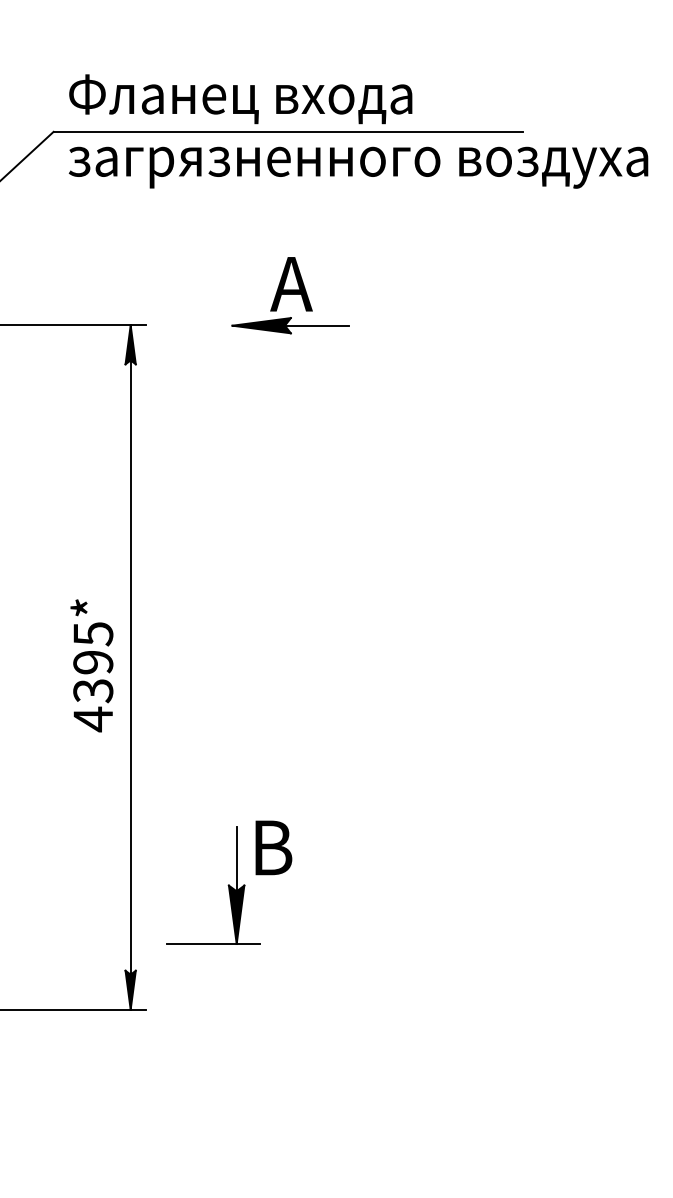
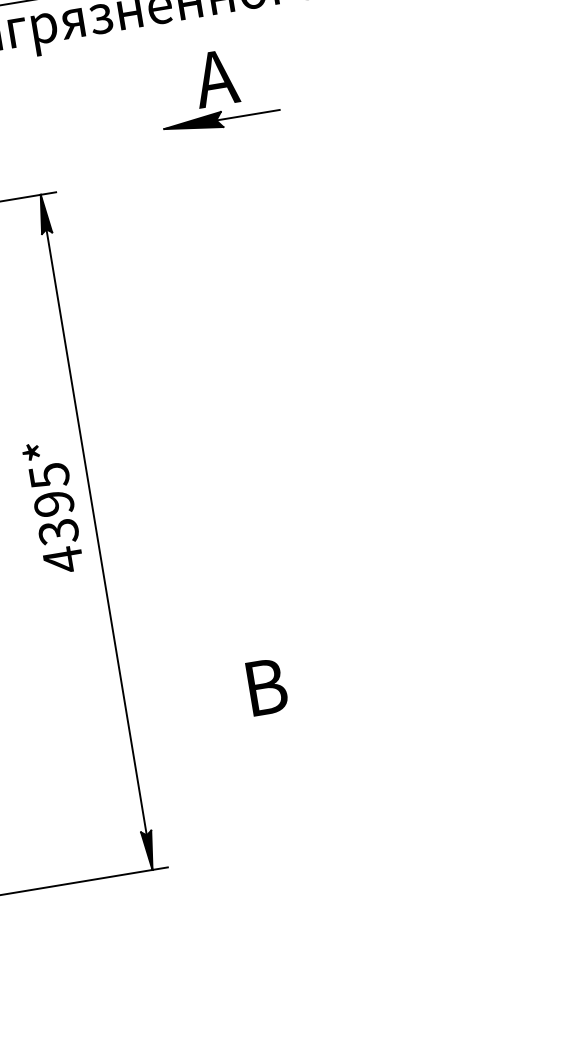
part: (290, 295) -> (216, 89), moved
text: (91, 665) -> (52, 507), moved
part: (227, 885) -> (227, 731), removed

